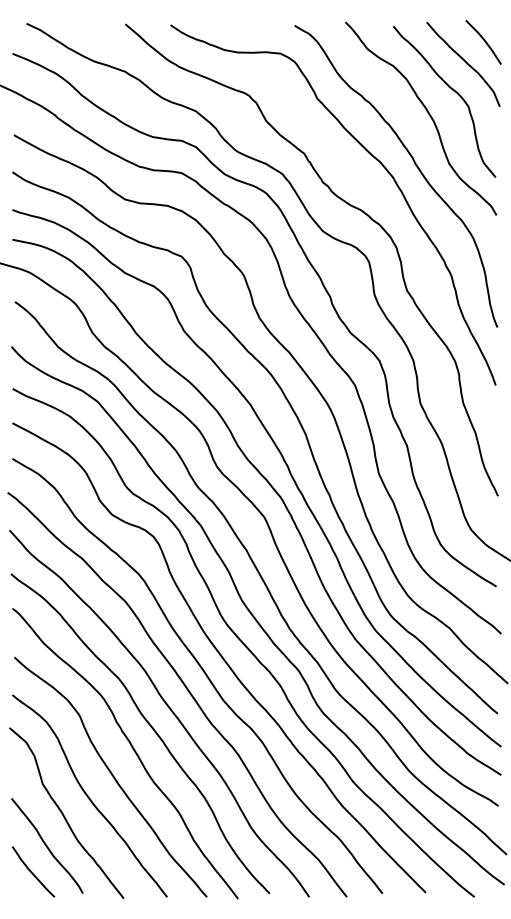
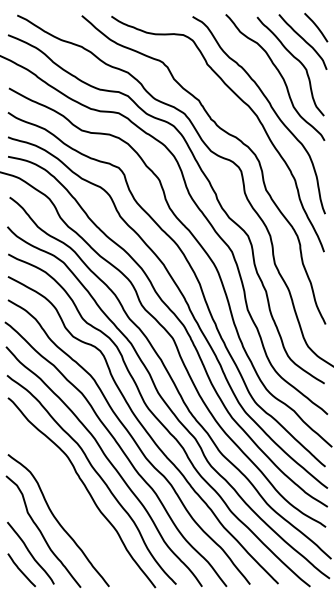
curve: (111, 775) -> (72, 507), removed

